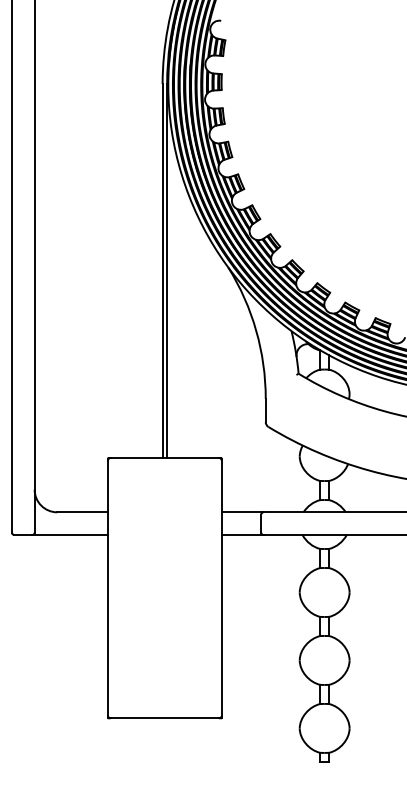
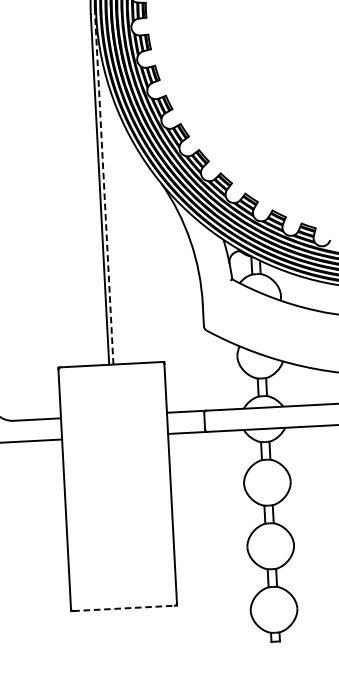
line: (167, 271) -> (104, 190), solid -> dashed
line: (165, 718) -> (124, 608), solid -> dashed

